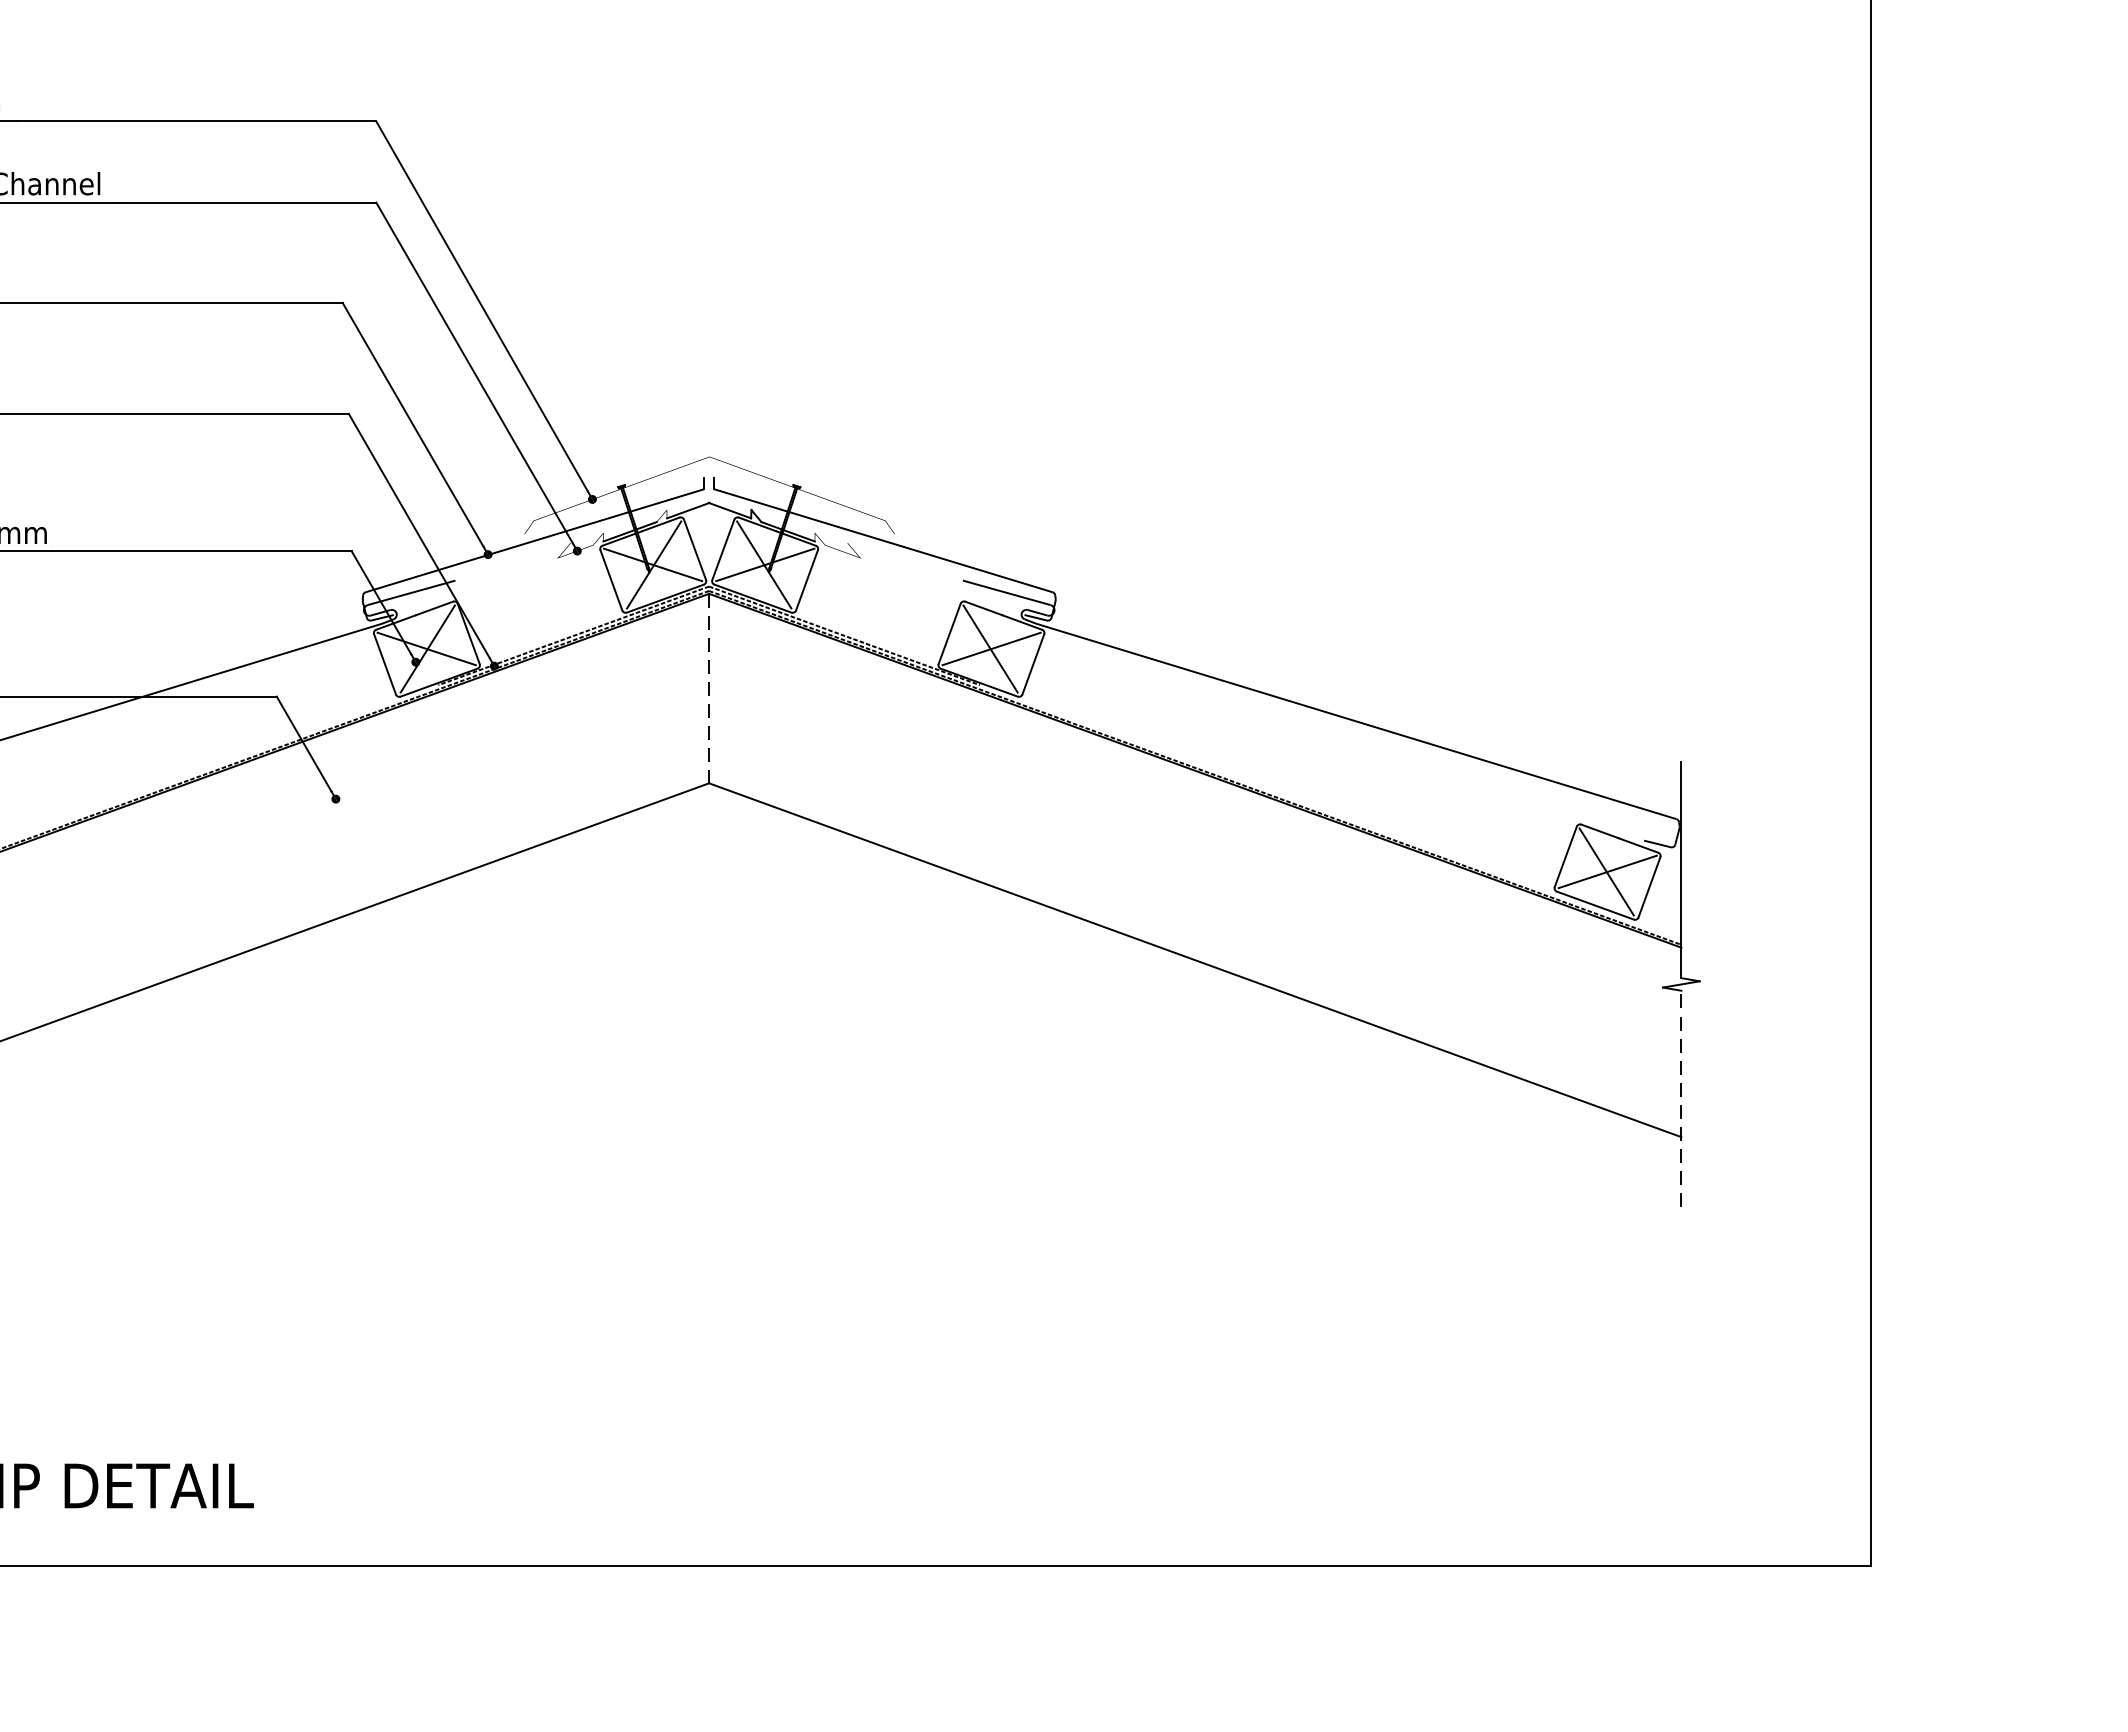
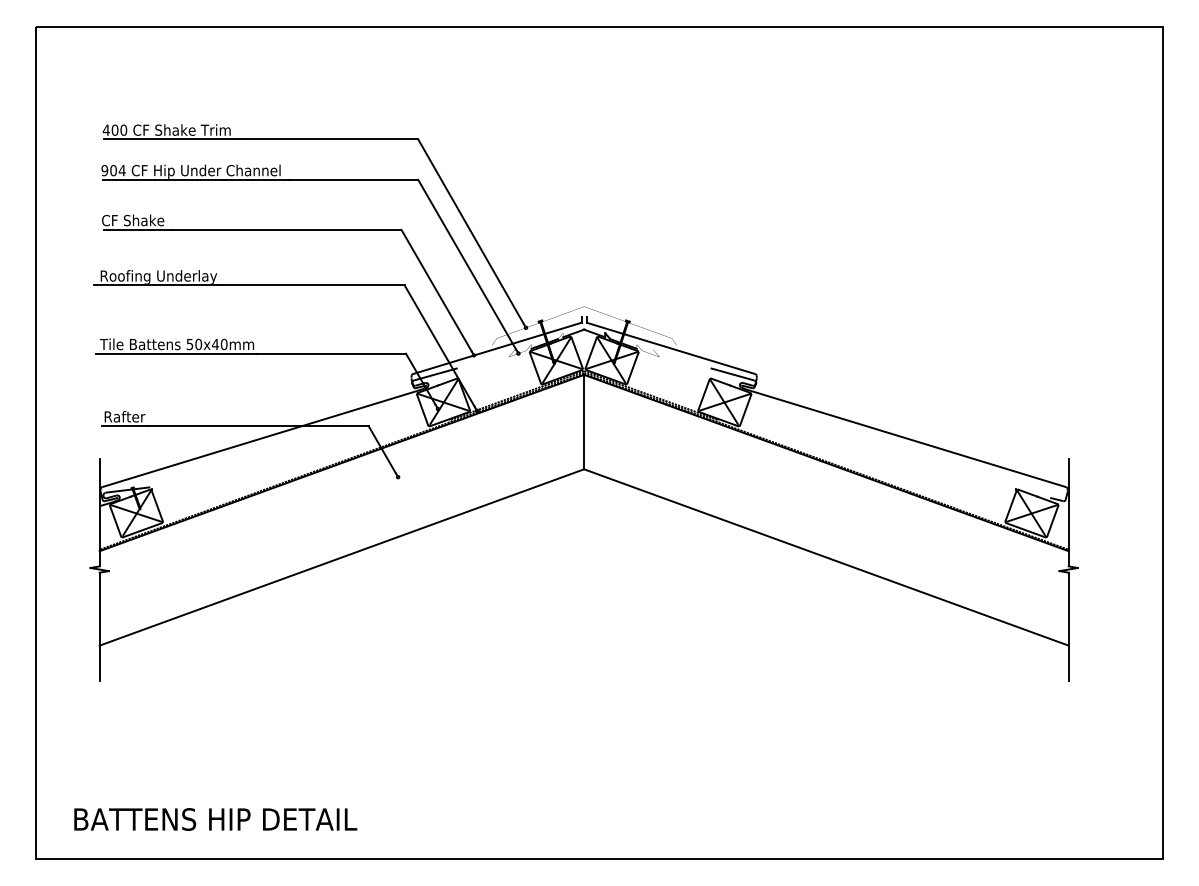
line: (709, 689) -> (584, 422), dashed -> solid
line: (1680, 1098) -> (1068, 626), dashed -> solid

